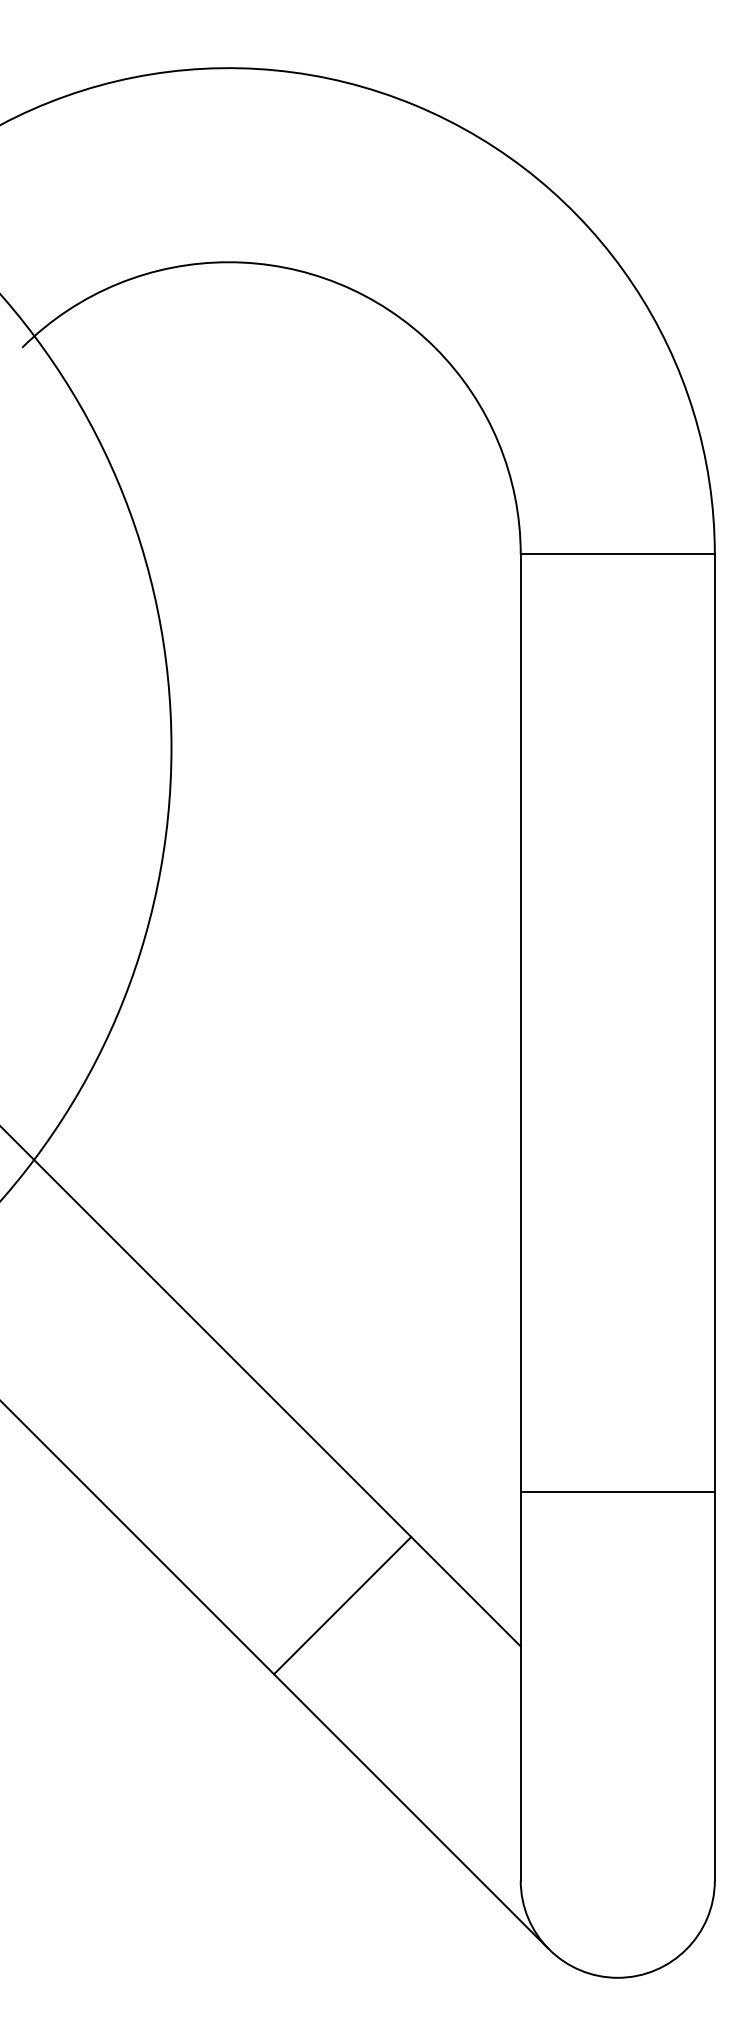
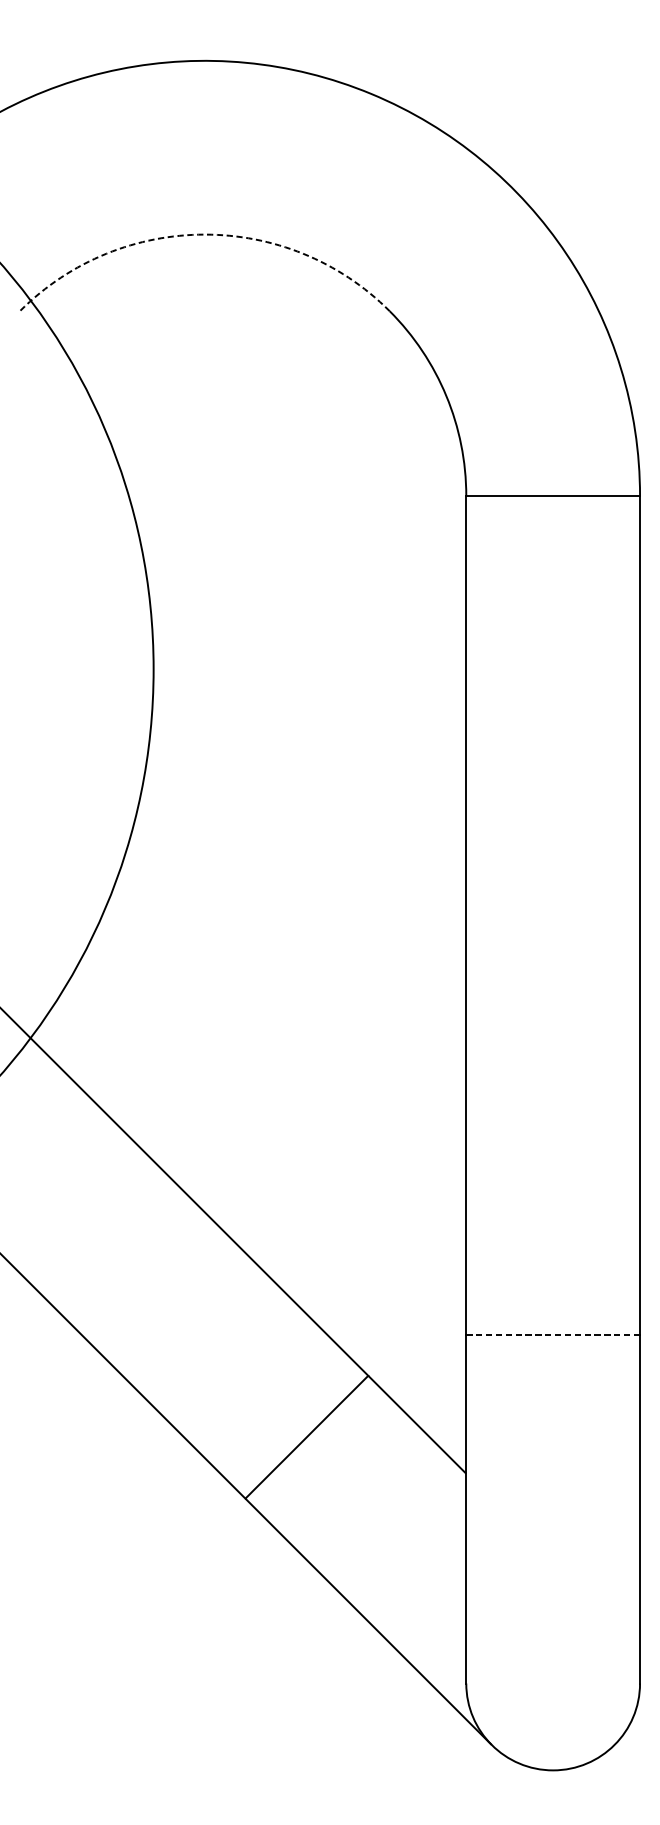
arc: (228, 262) -> (204, 234), solid -> dashed
line: (617, 1491) -> (552, 1335), solid -> dashed

